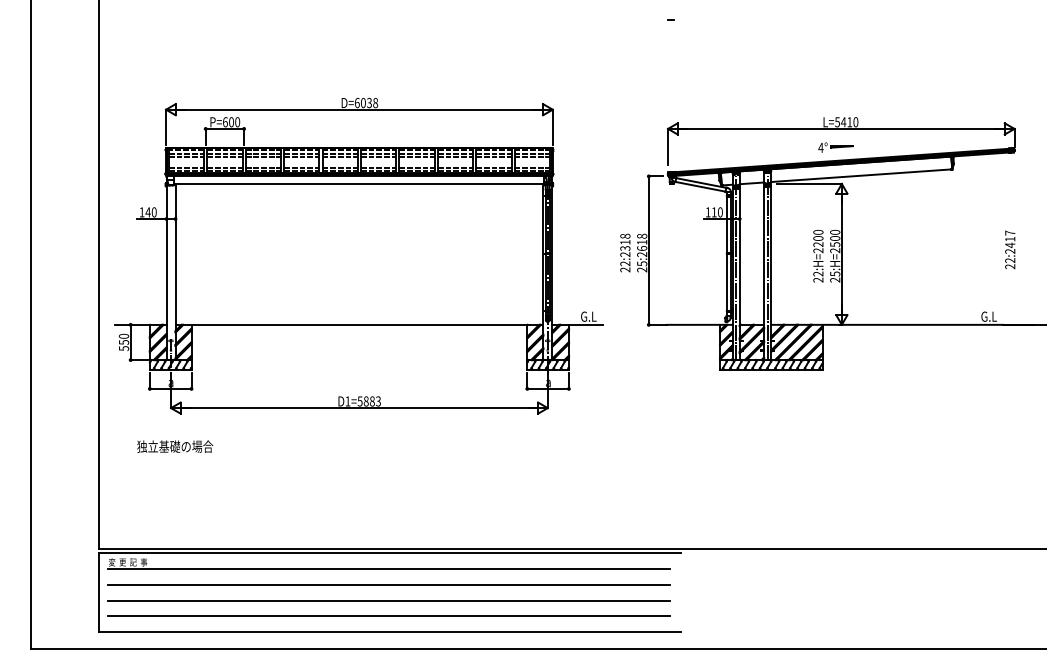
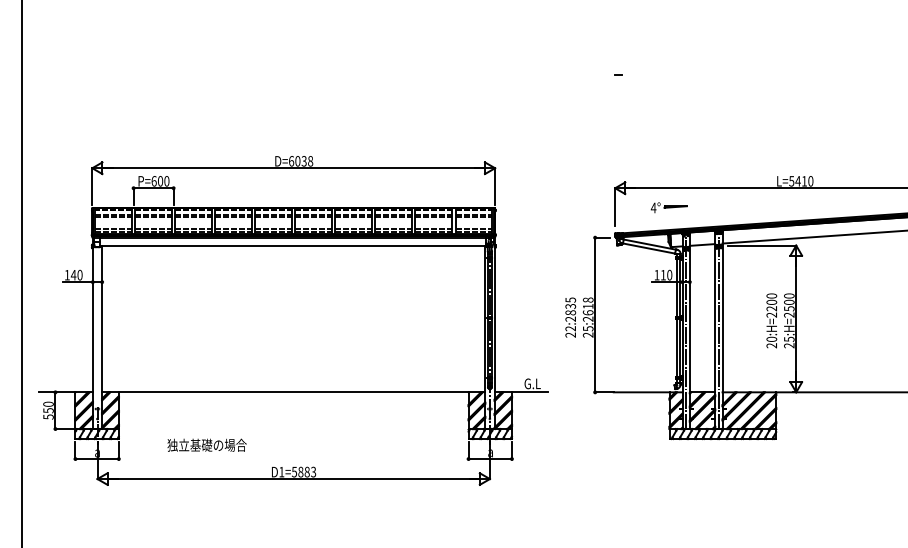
part: (835, 147) -> (668, 207), moved
text: (625, 241) -> (570, 305), 22:2318 -> 22:2835
text: (818, 273) -> (771, 338), 22:H=2200 -> 20:H=2200
text: (175, 446) -> (207, 445), moved

